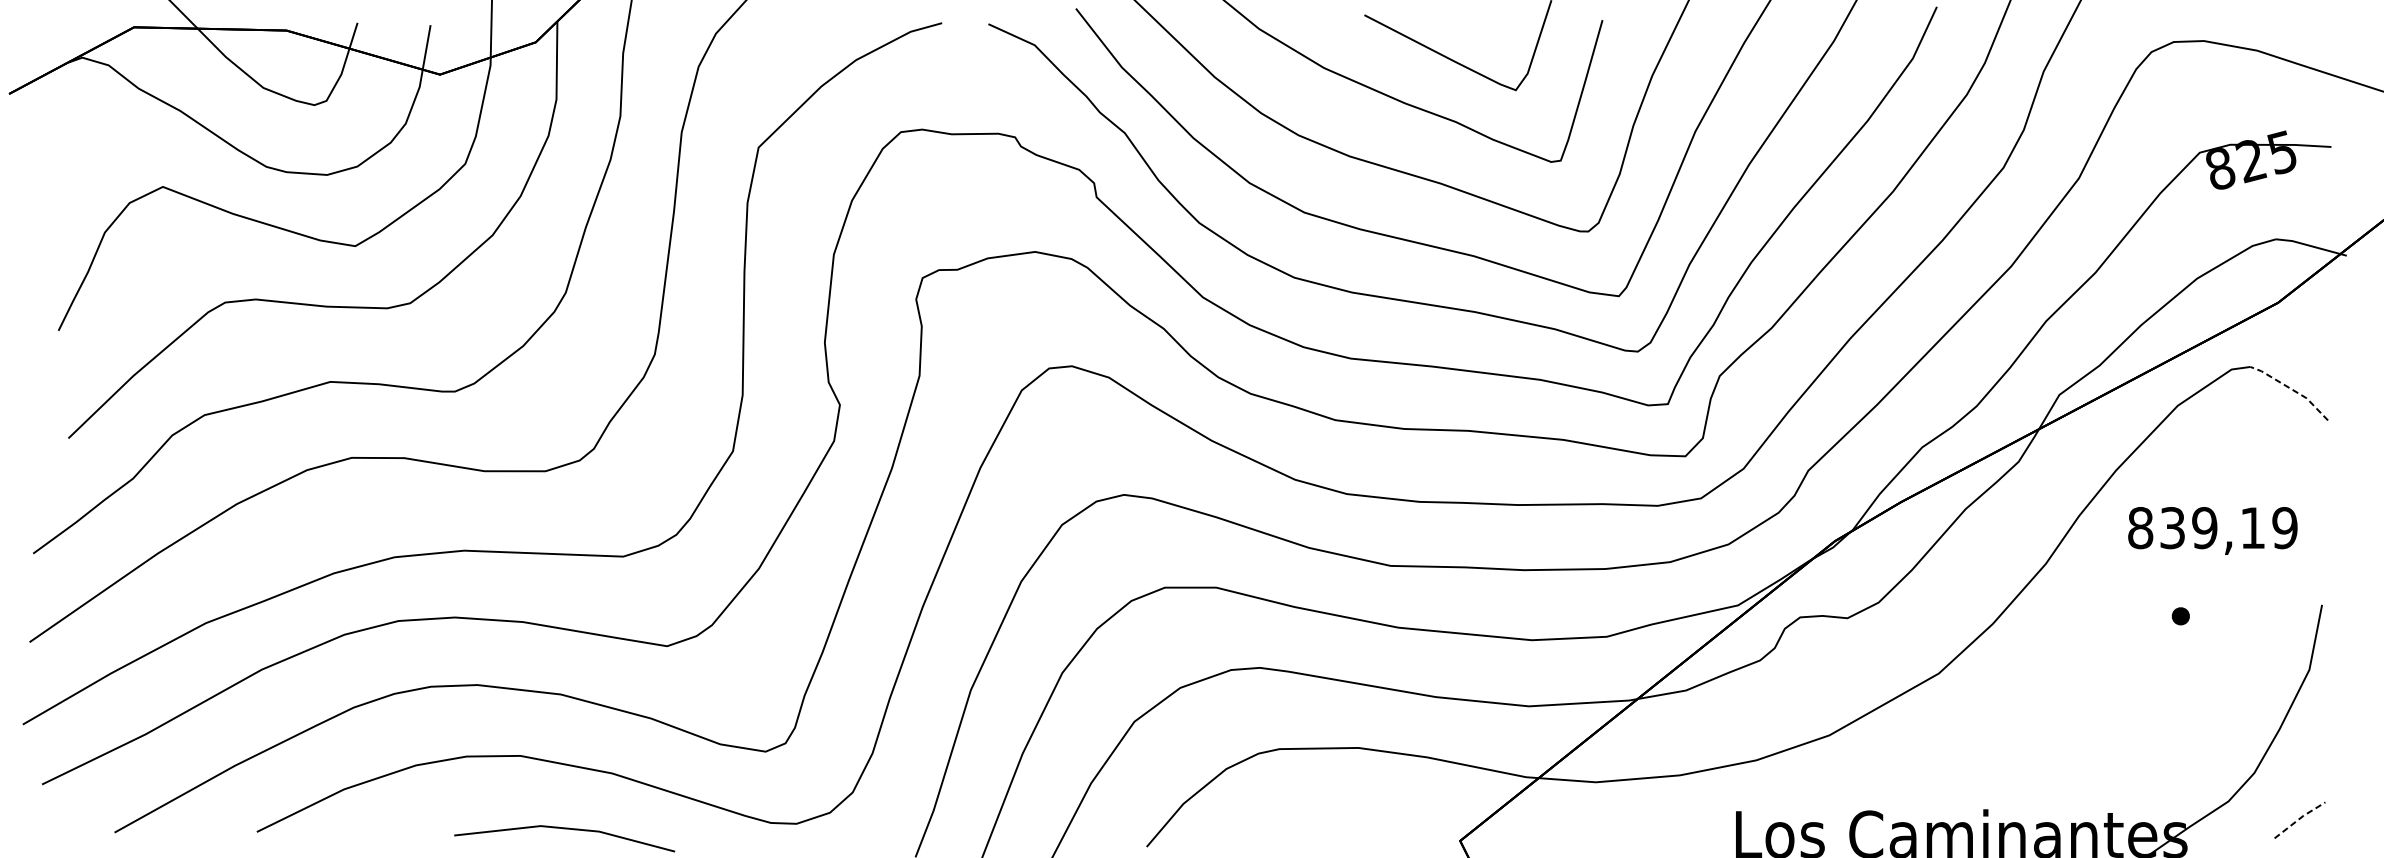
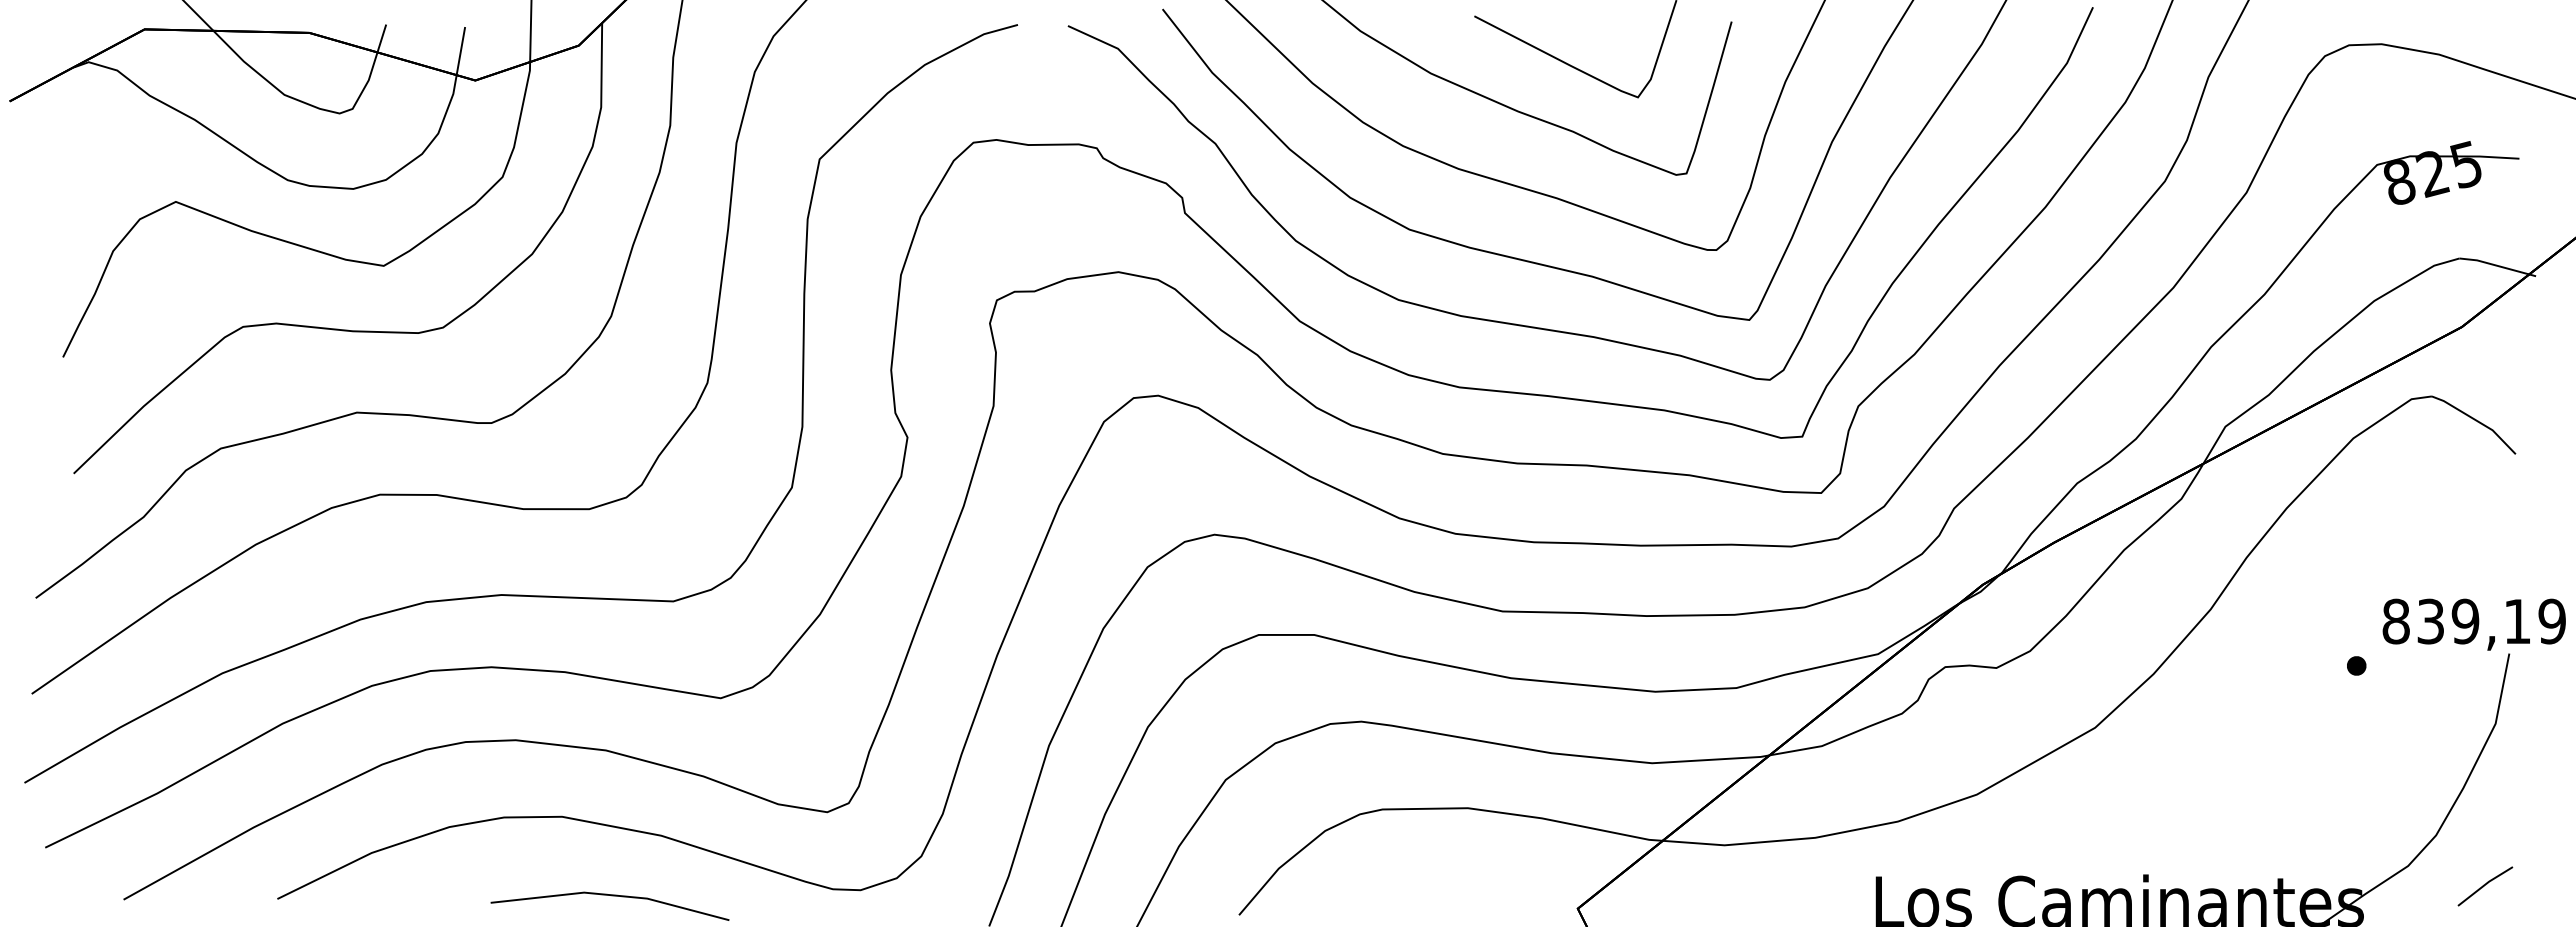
line: (2292, 390) -> (2477, 421), dashed -> solid
text: (2212, 530) -> (2473, 624), moved
line: (2300, 818) -> (2485, 884), dashed -> solid

